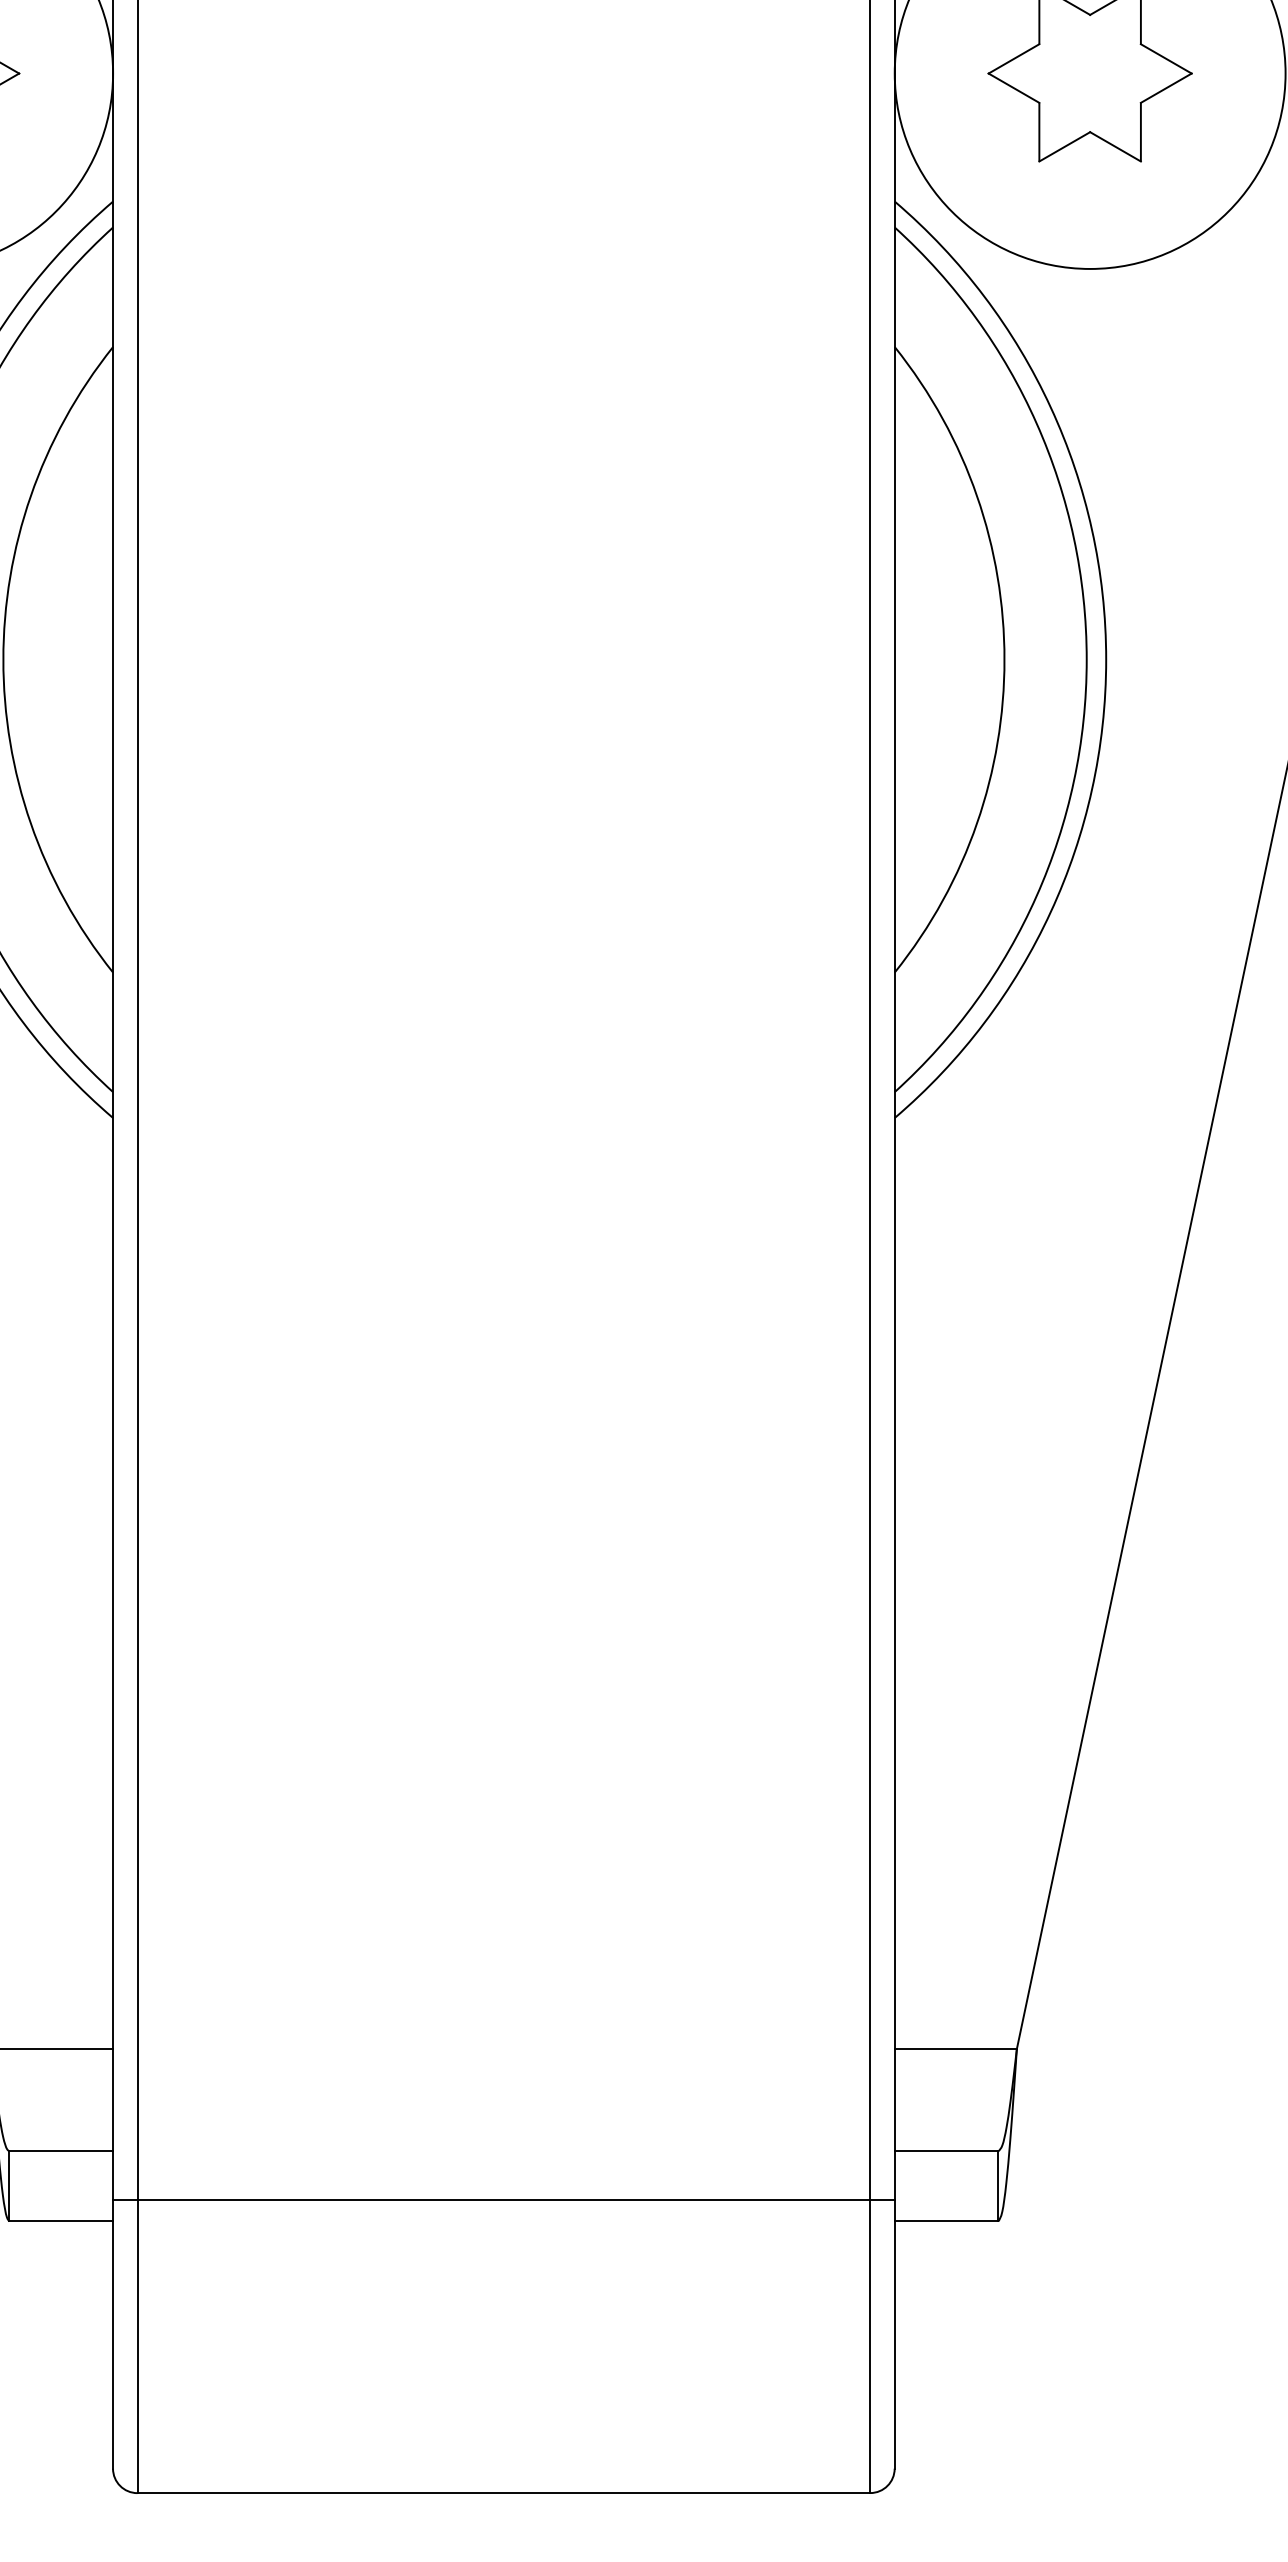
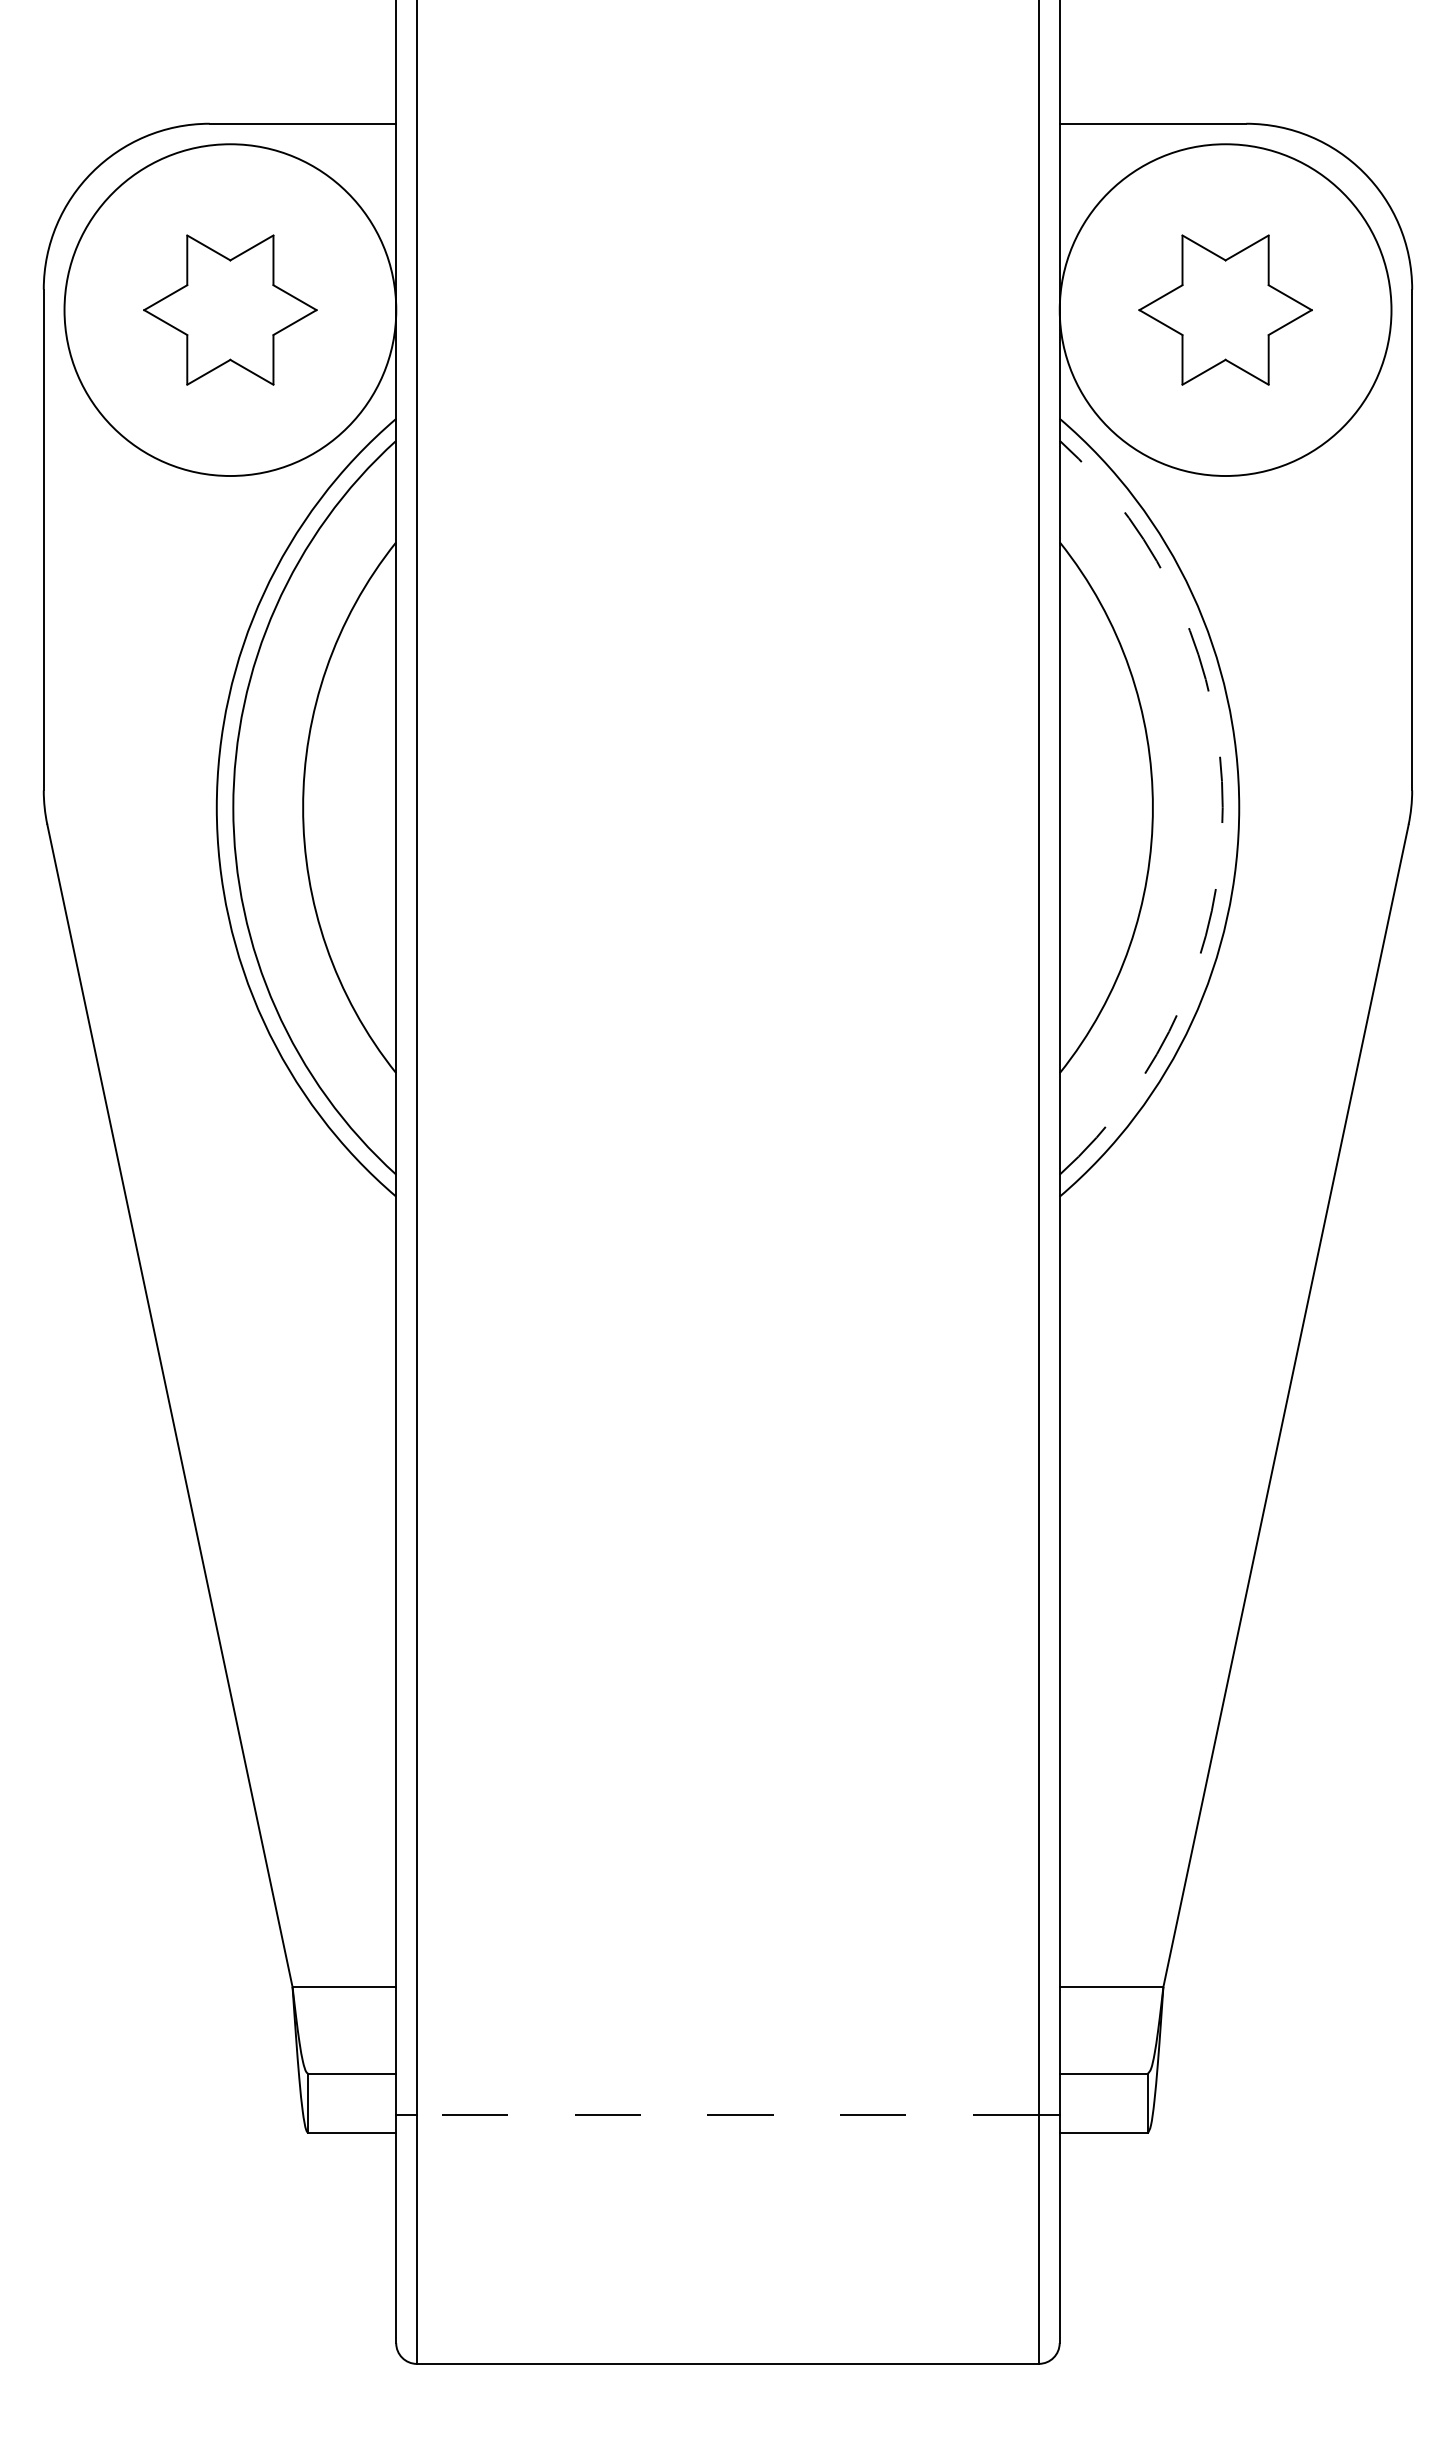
arc: (1086, 659) -> (1222, 807), solid -> dashed
line: (503, 2200) -> (727, 2115), solid -> dashed

